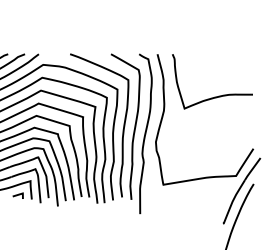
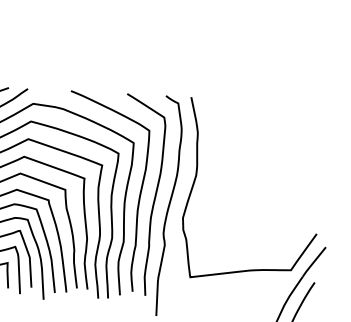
curve: (214, 96) -> (266, 159), removed

